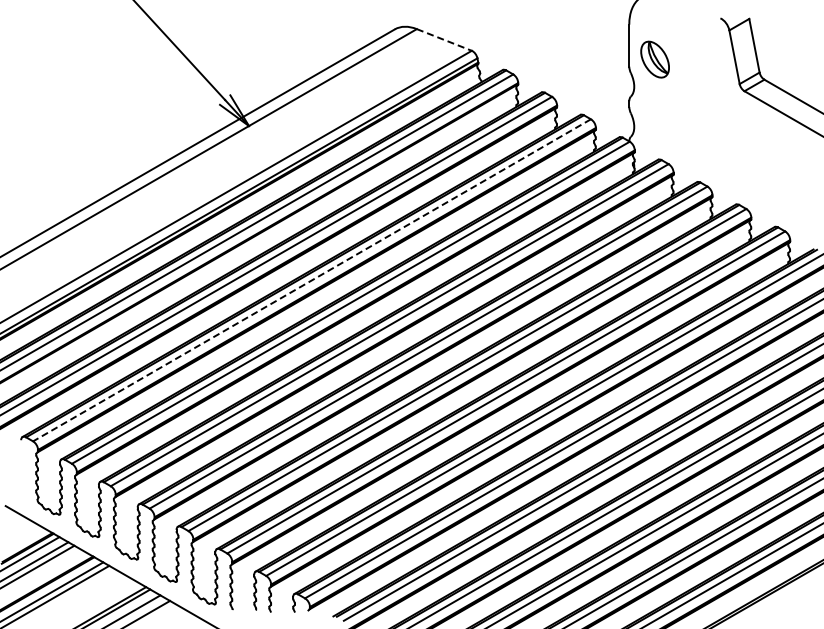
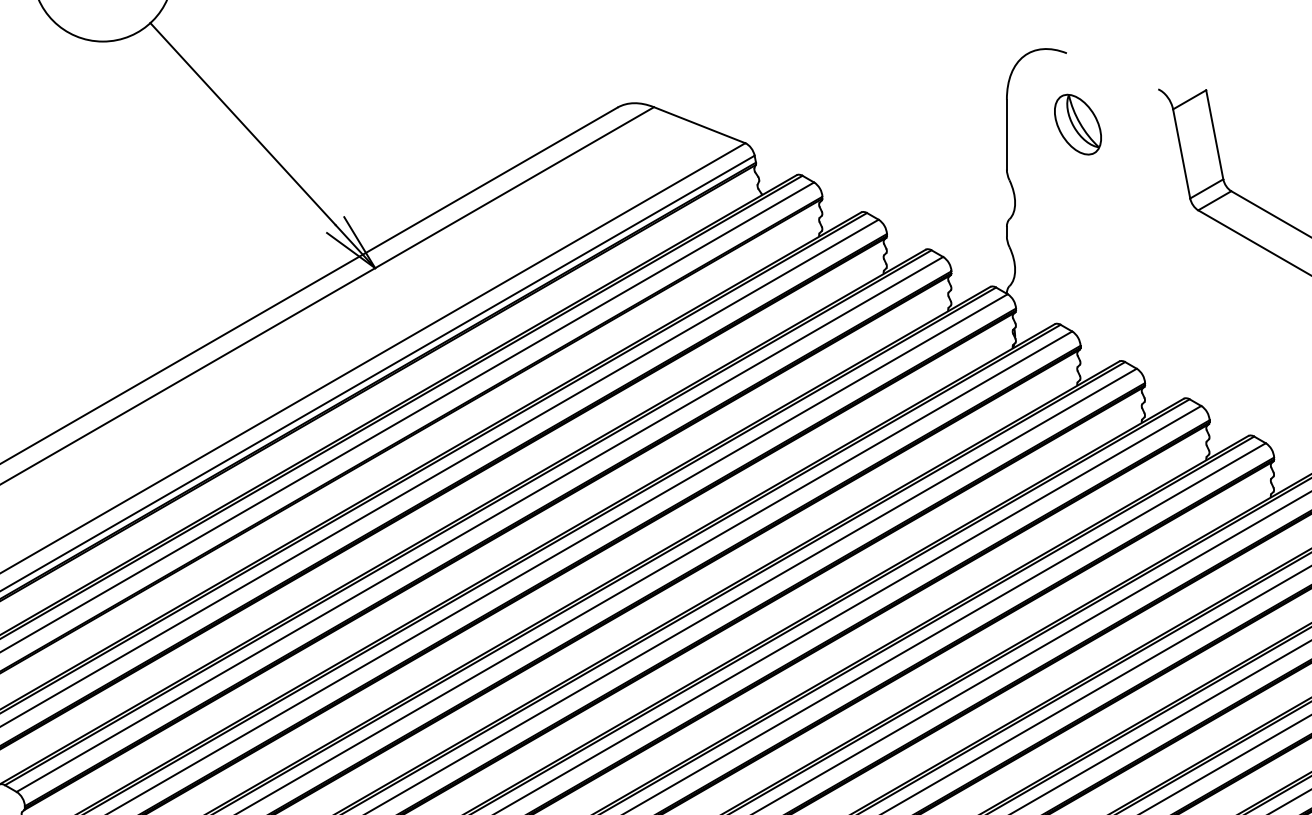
line: (444, 39) -> (699, 124), dashed -> solid
part: (654, 59) -> (1076, 124), moved
line: (311, 280) -> (479, 524), dashed -> solid

